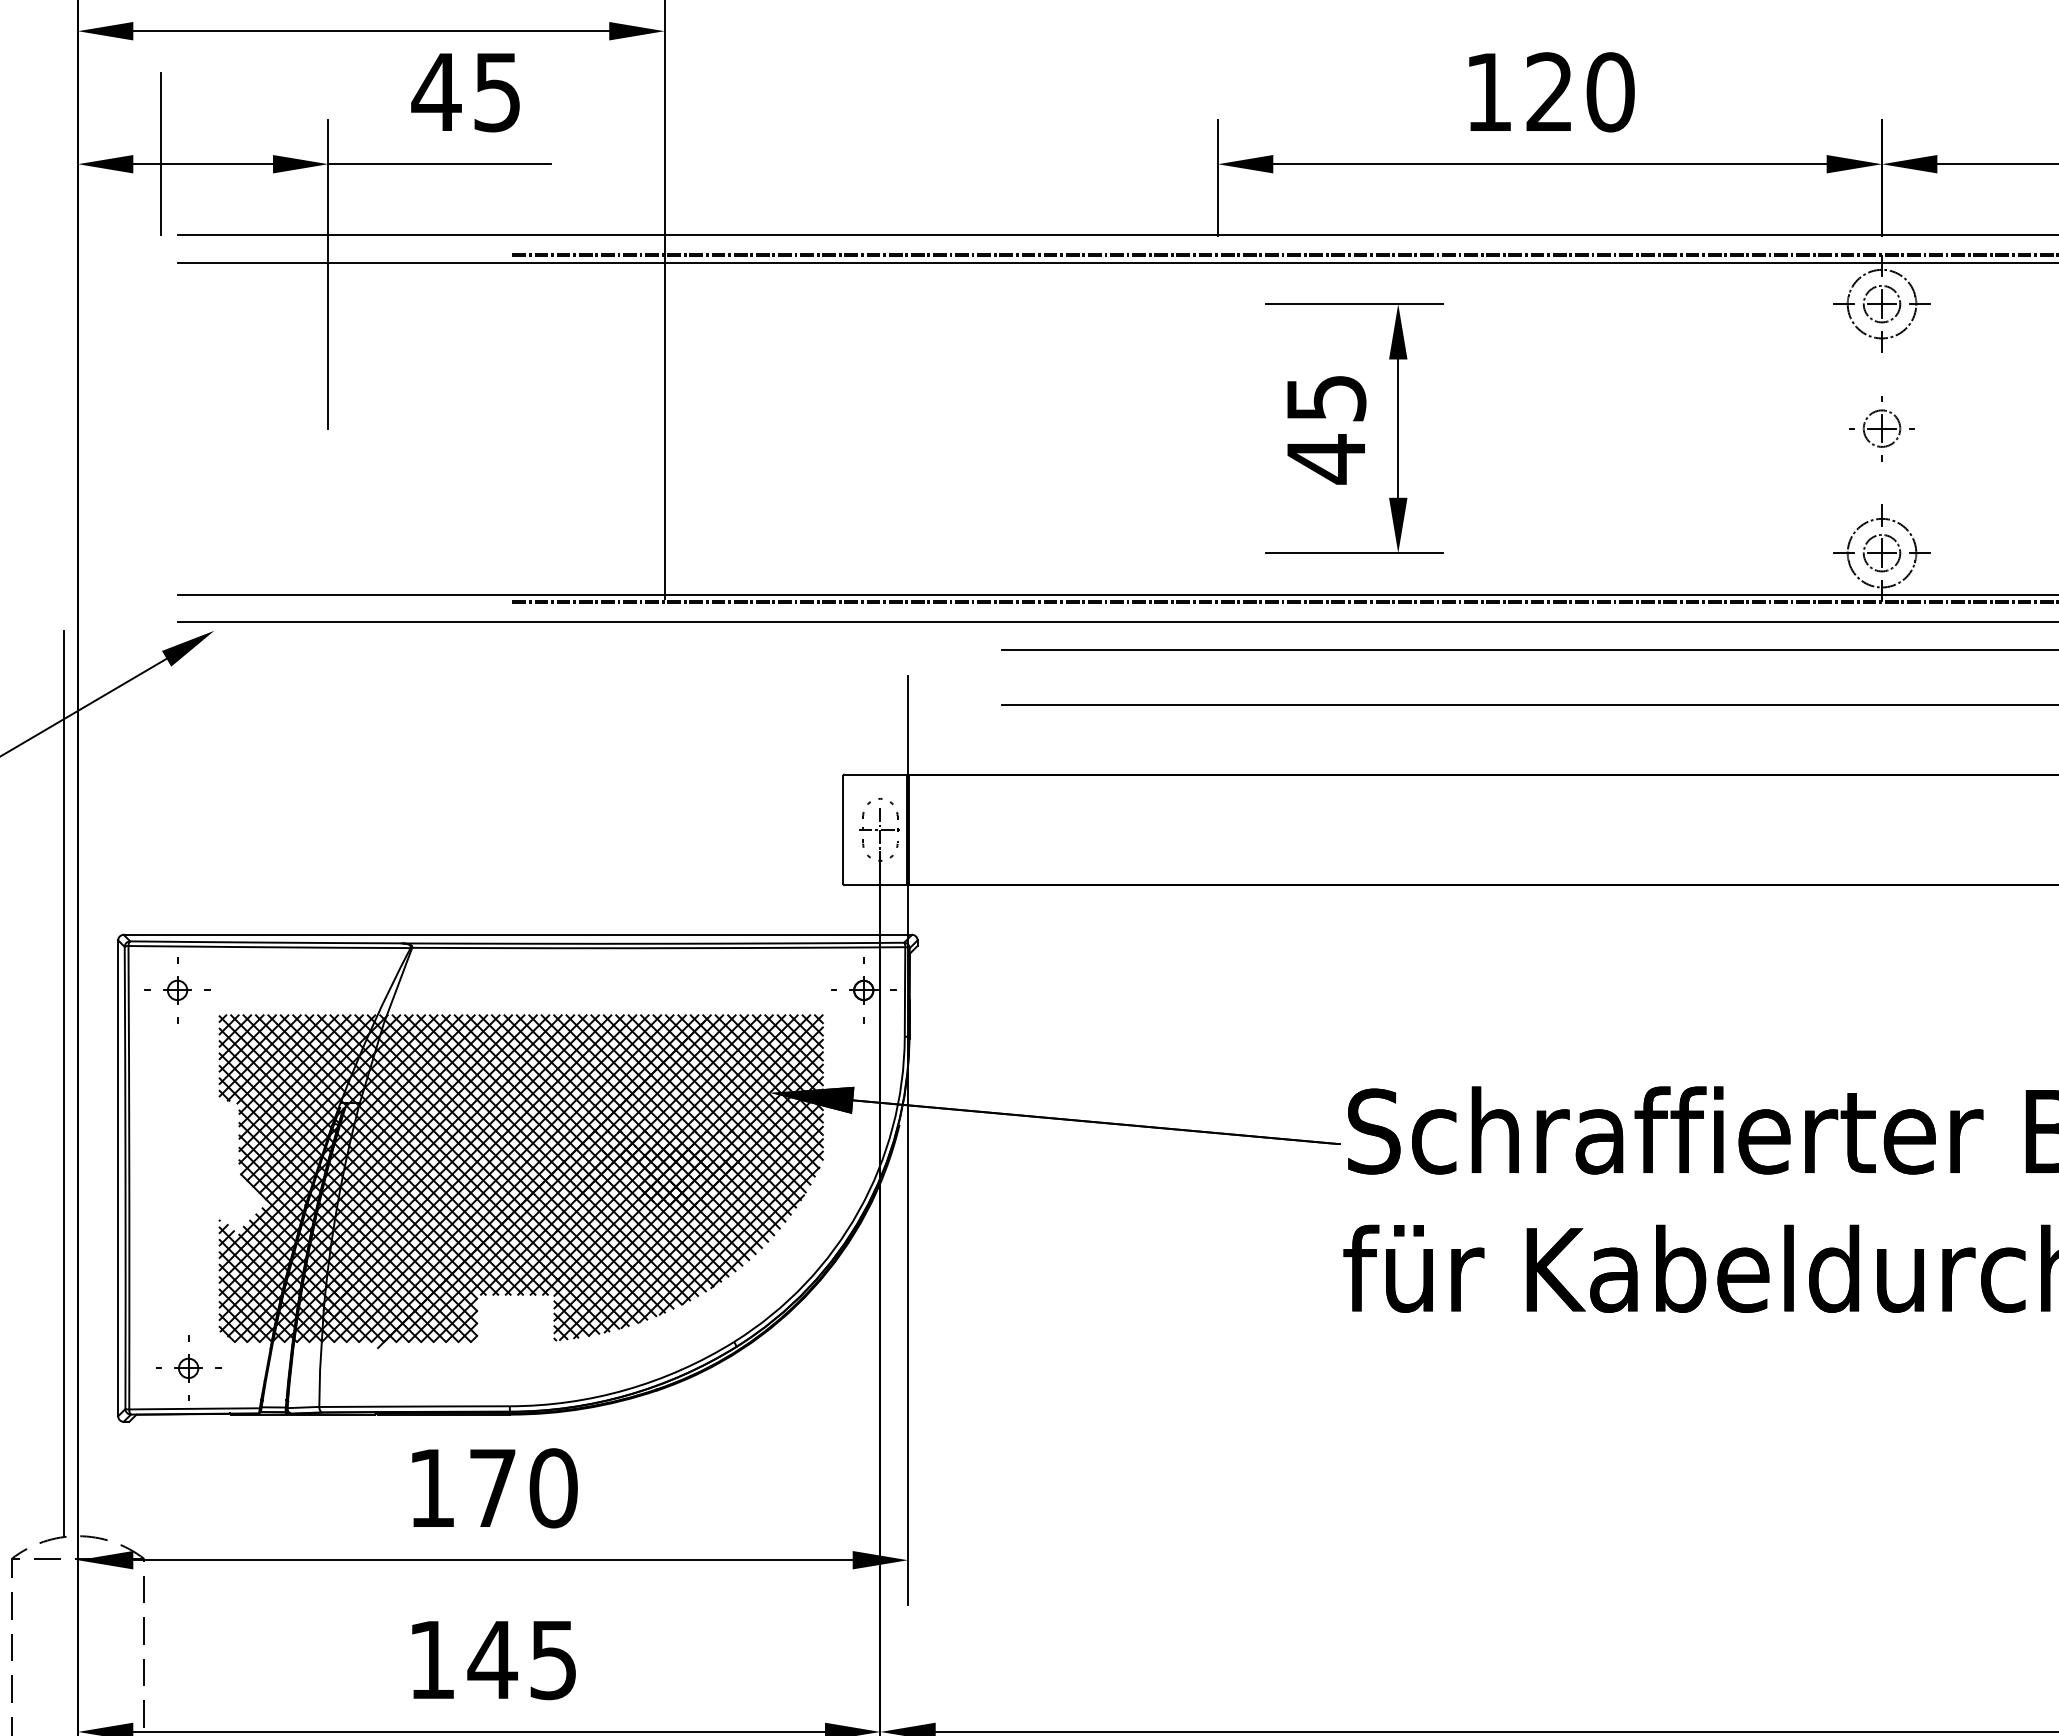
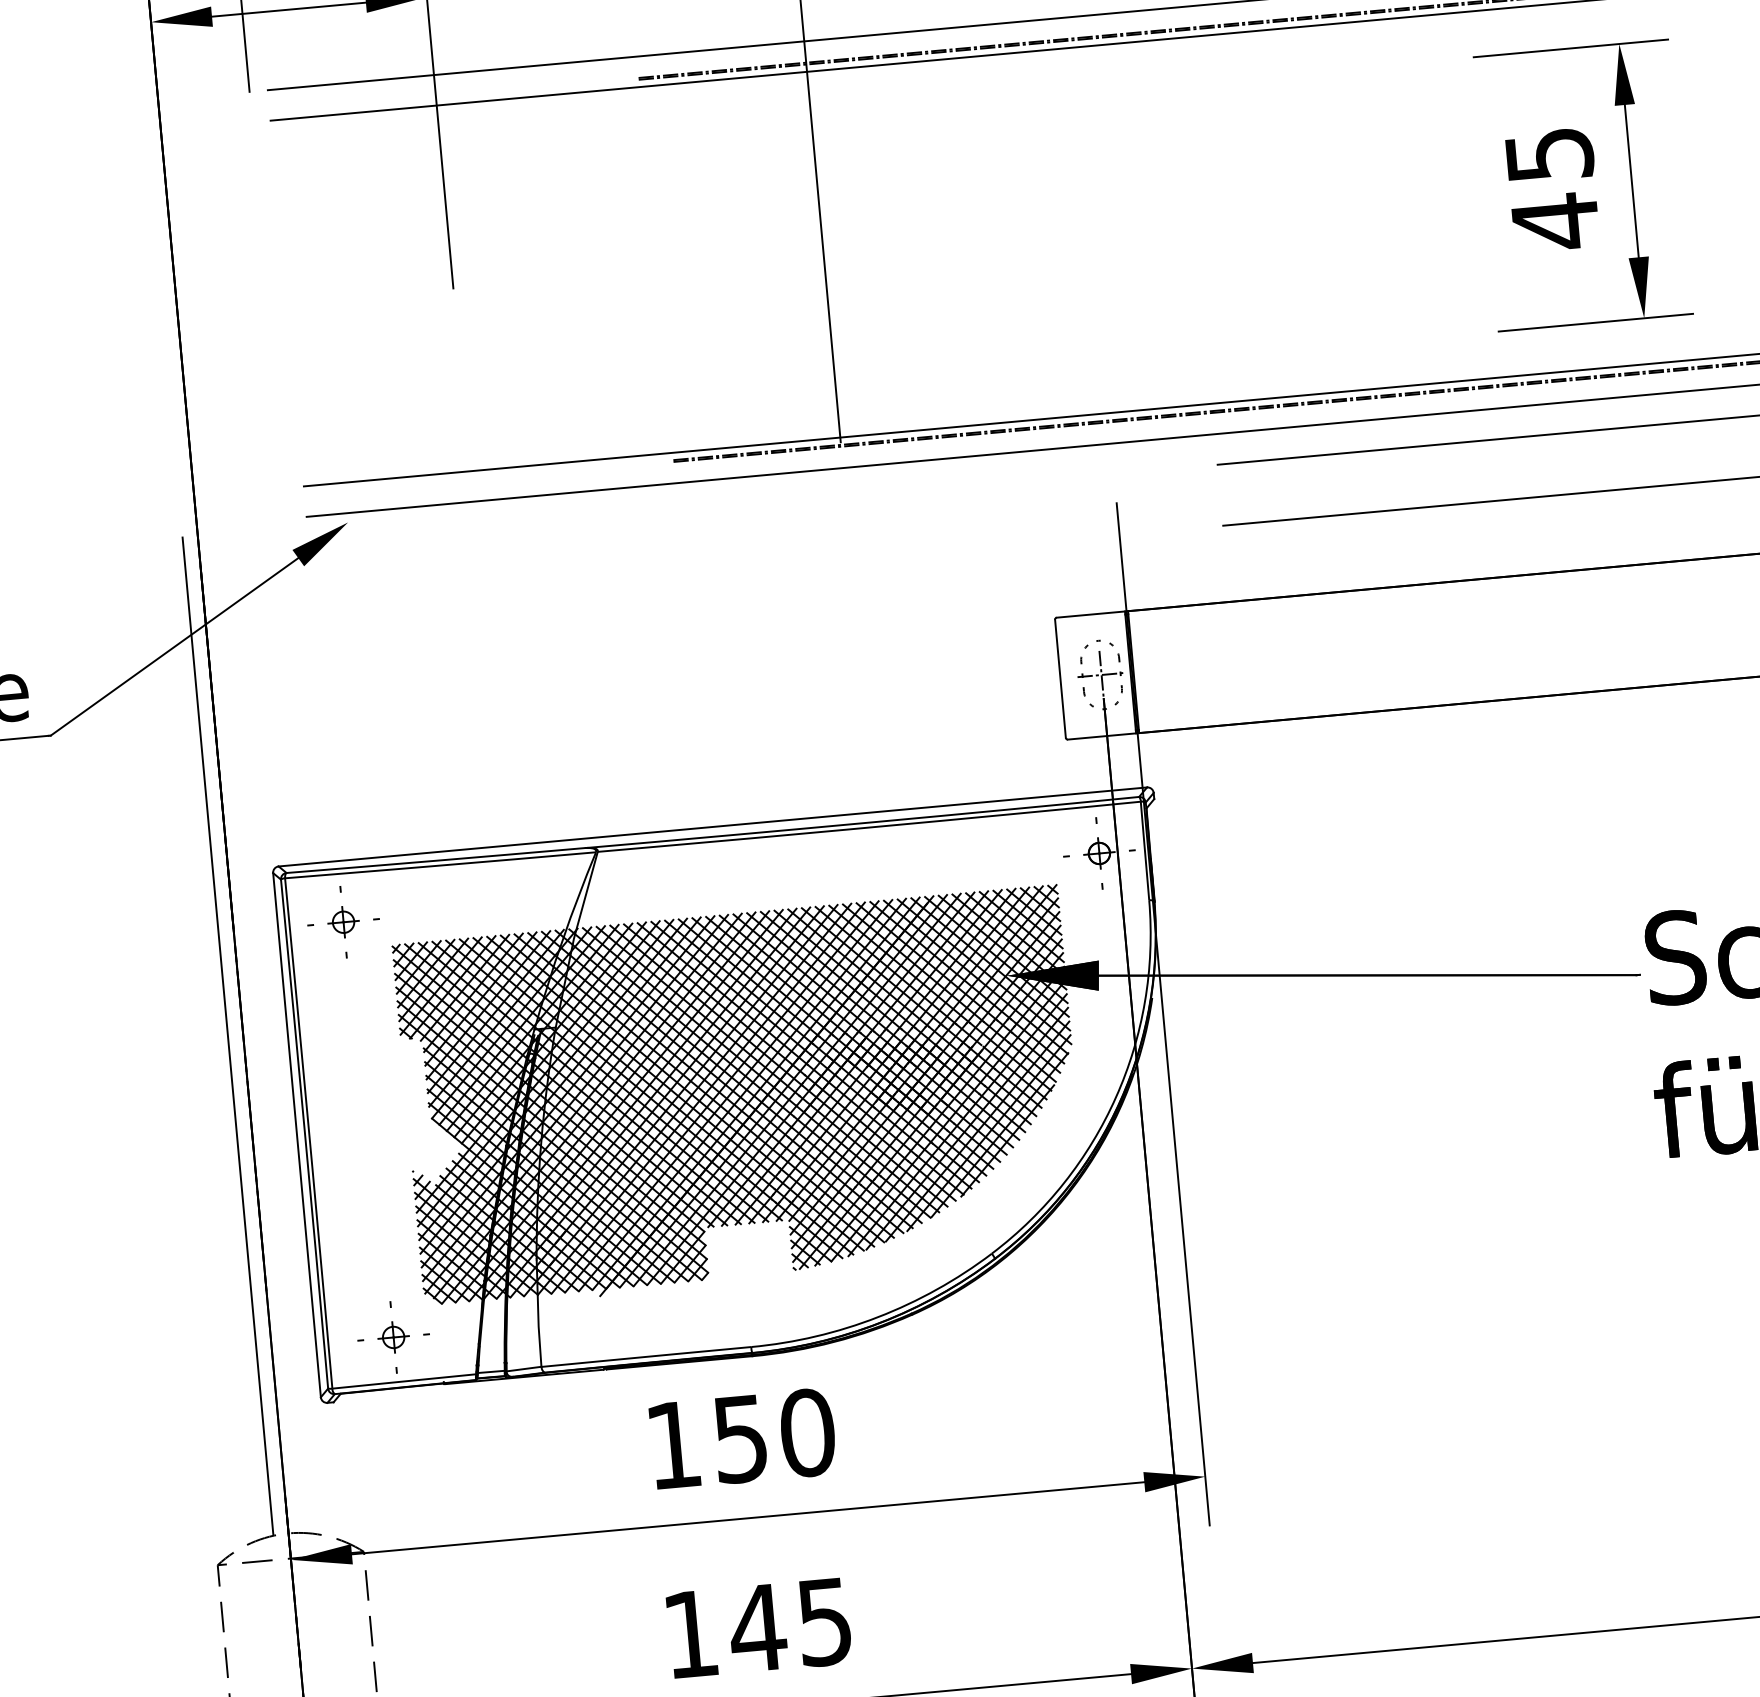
text: (492, 1488) -> (740, 1439), 170 -> 150

